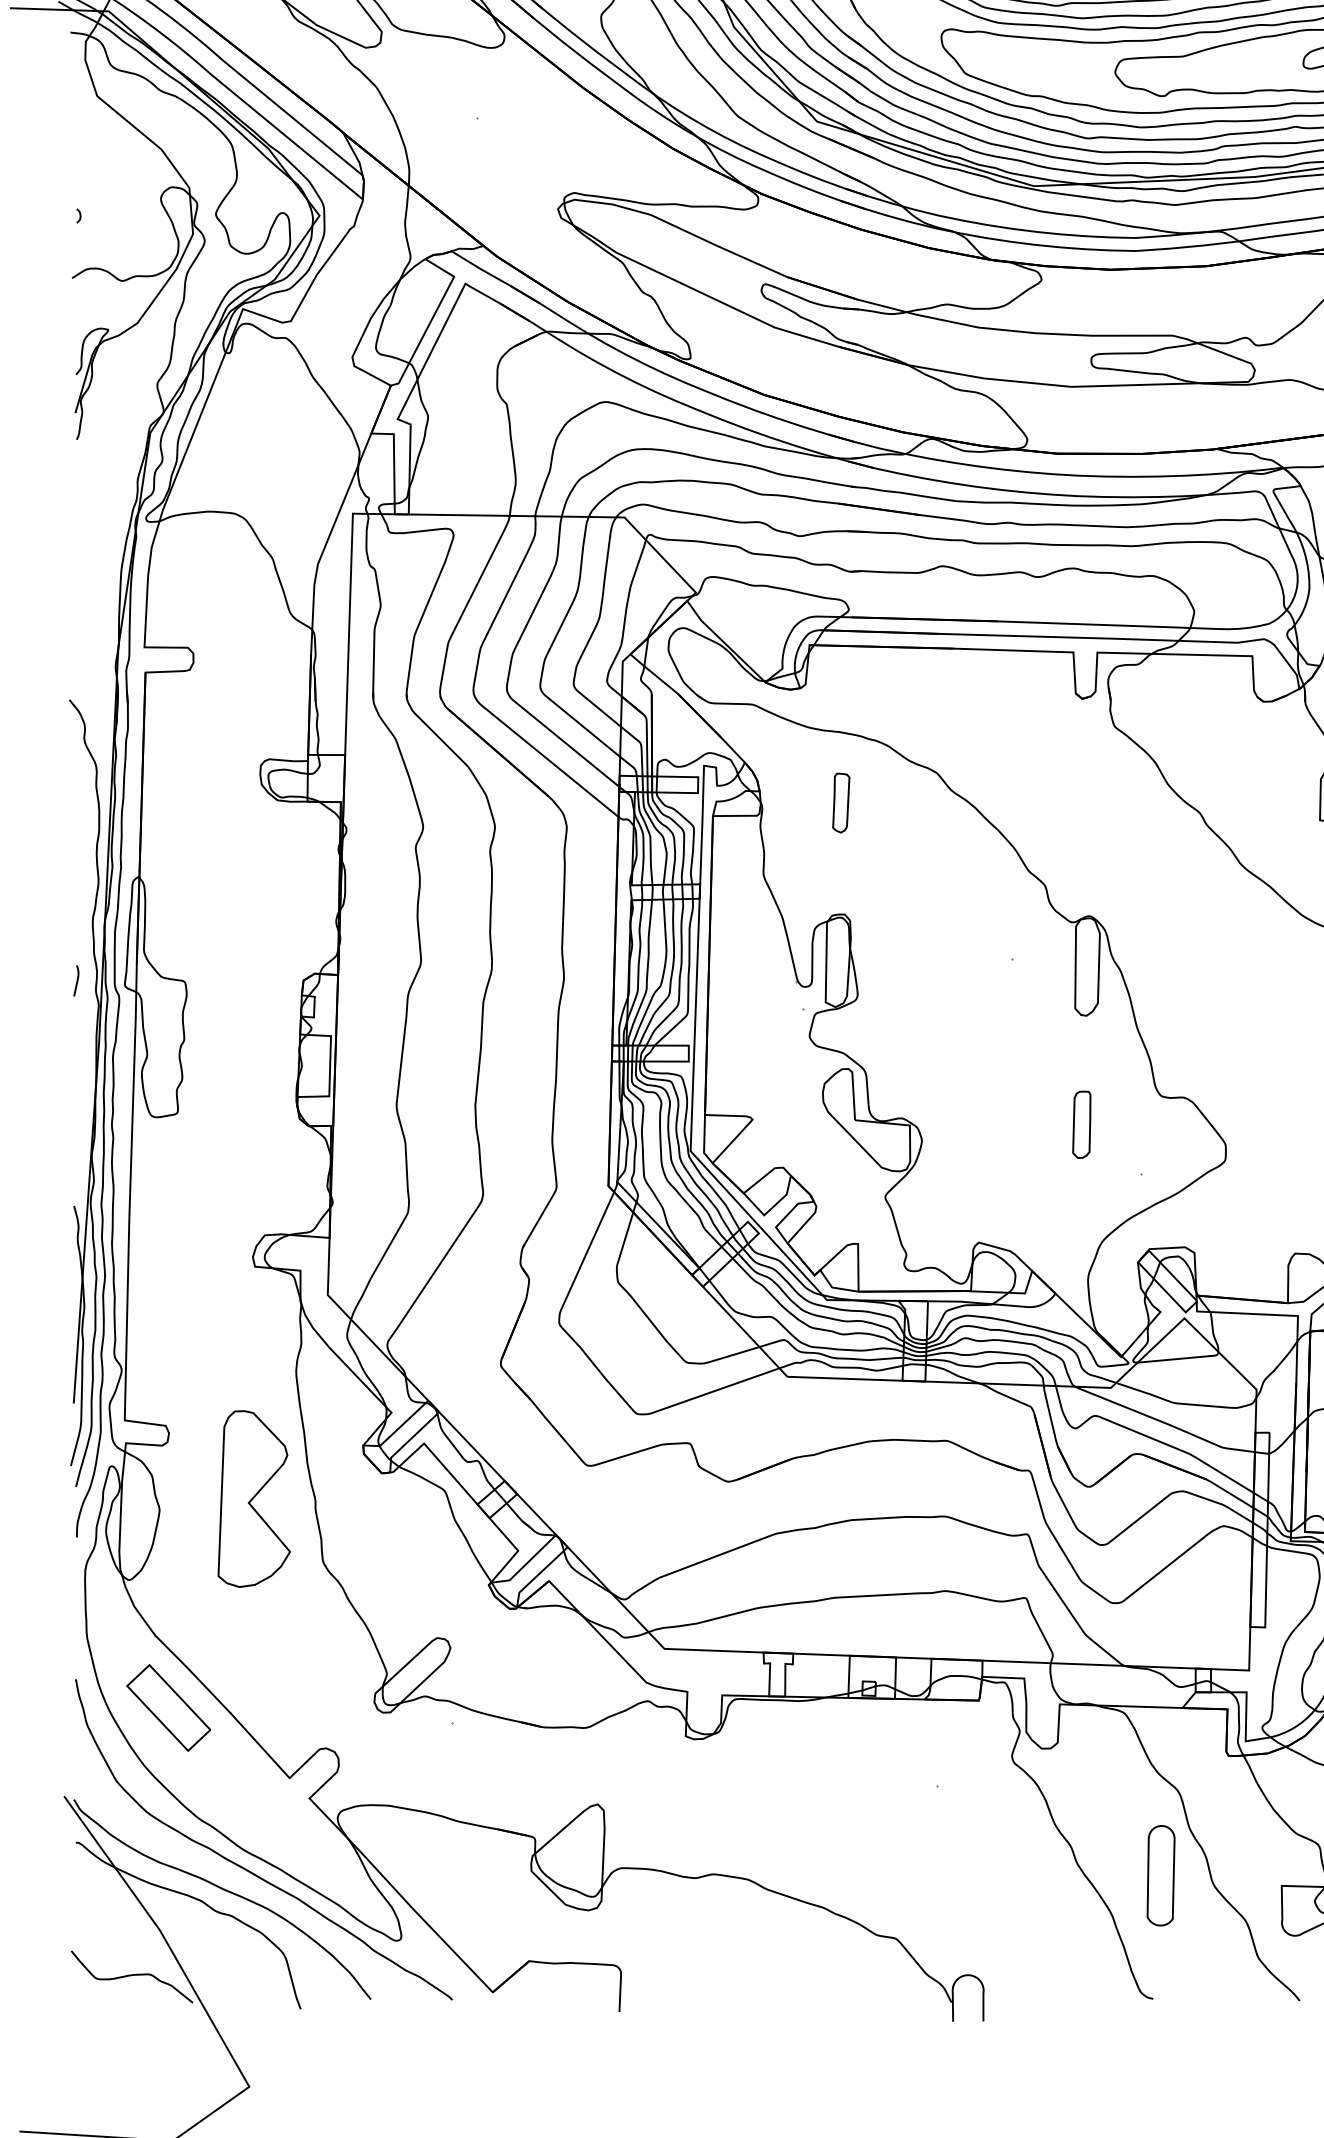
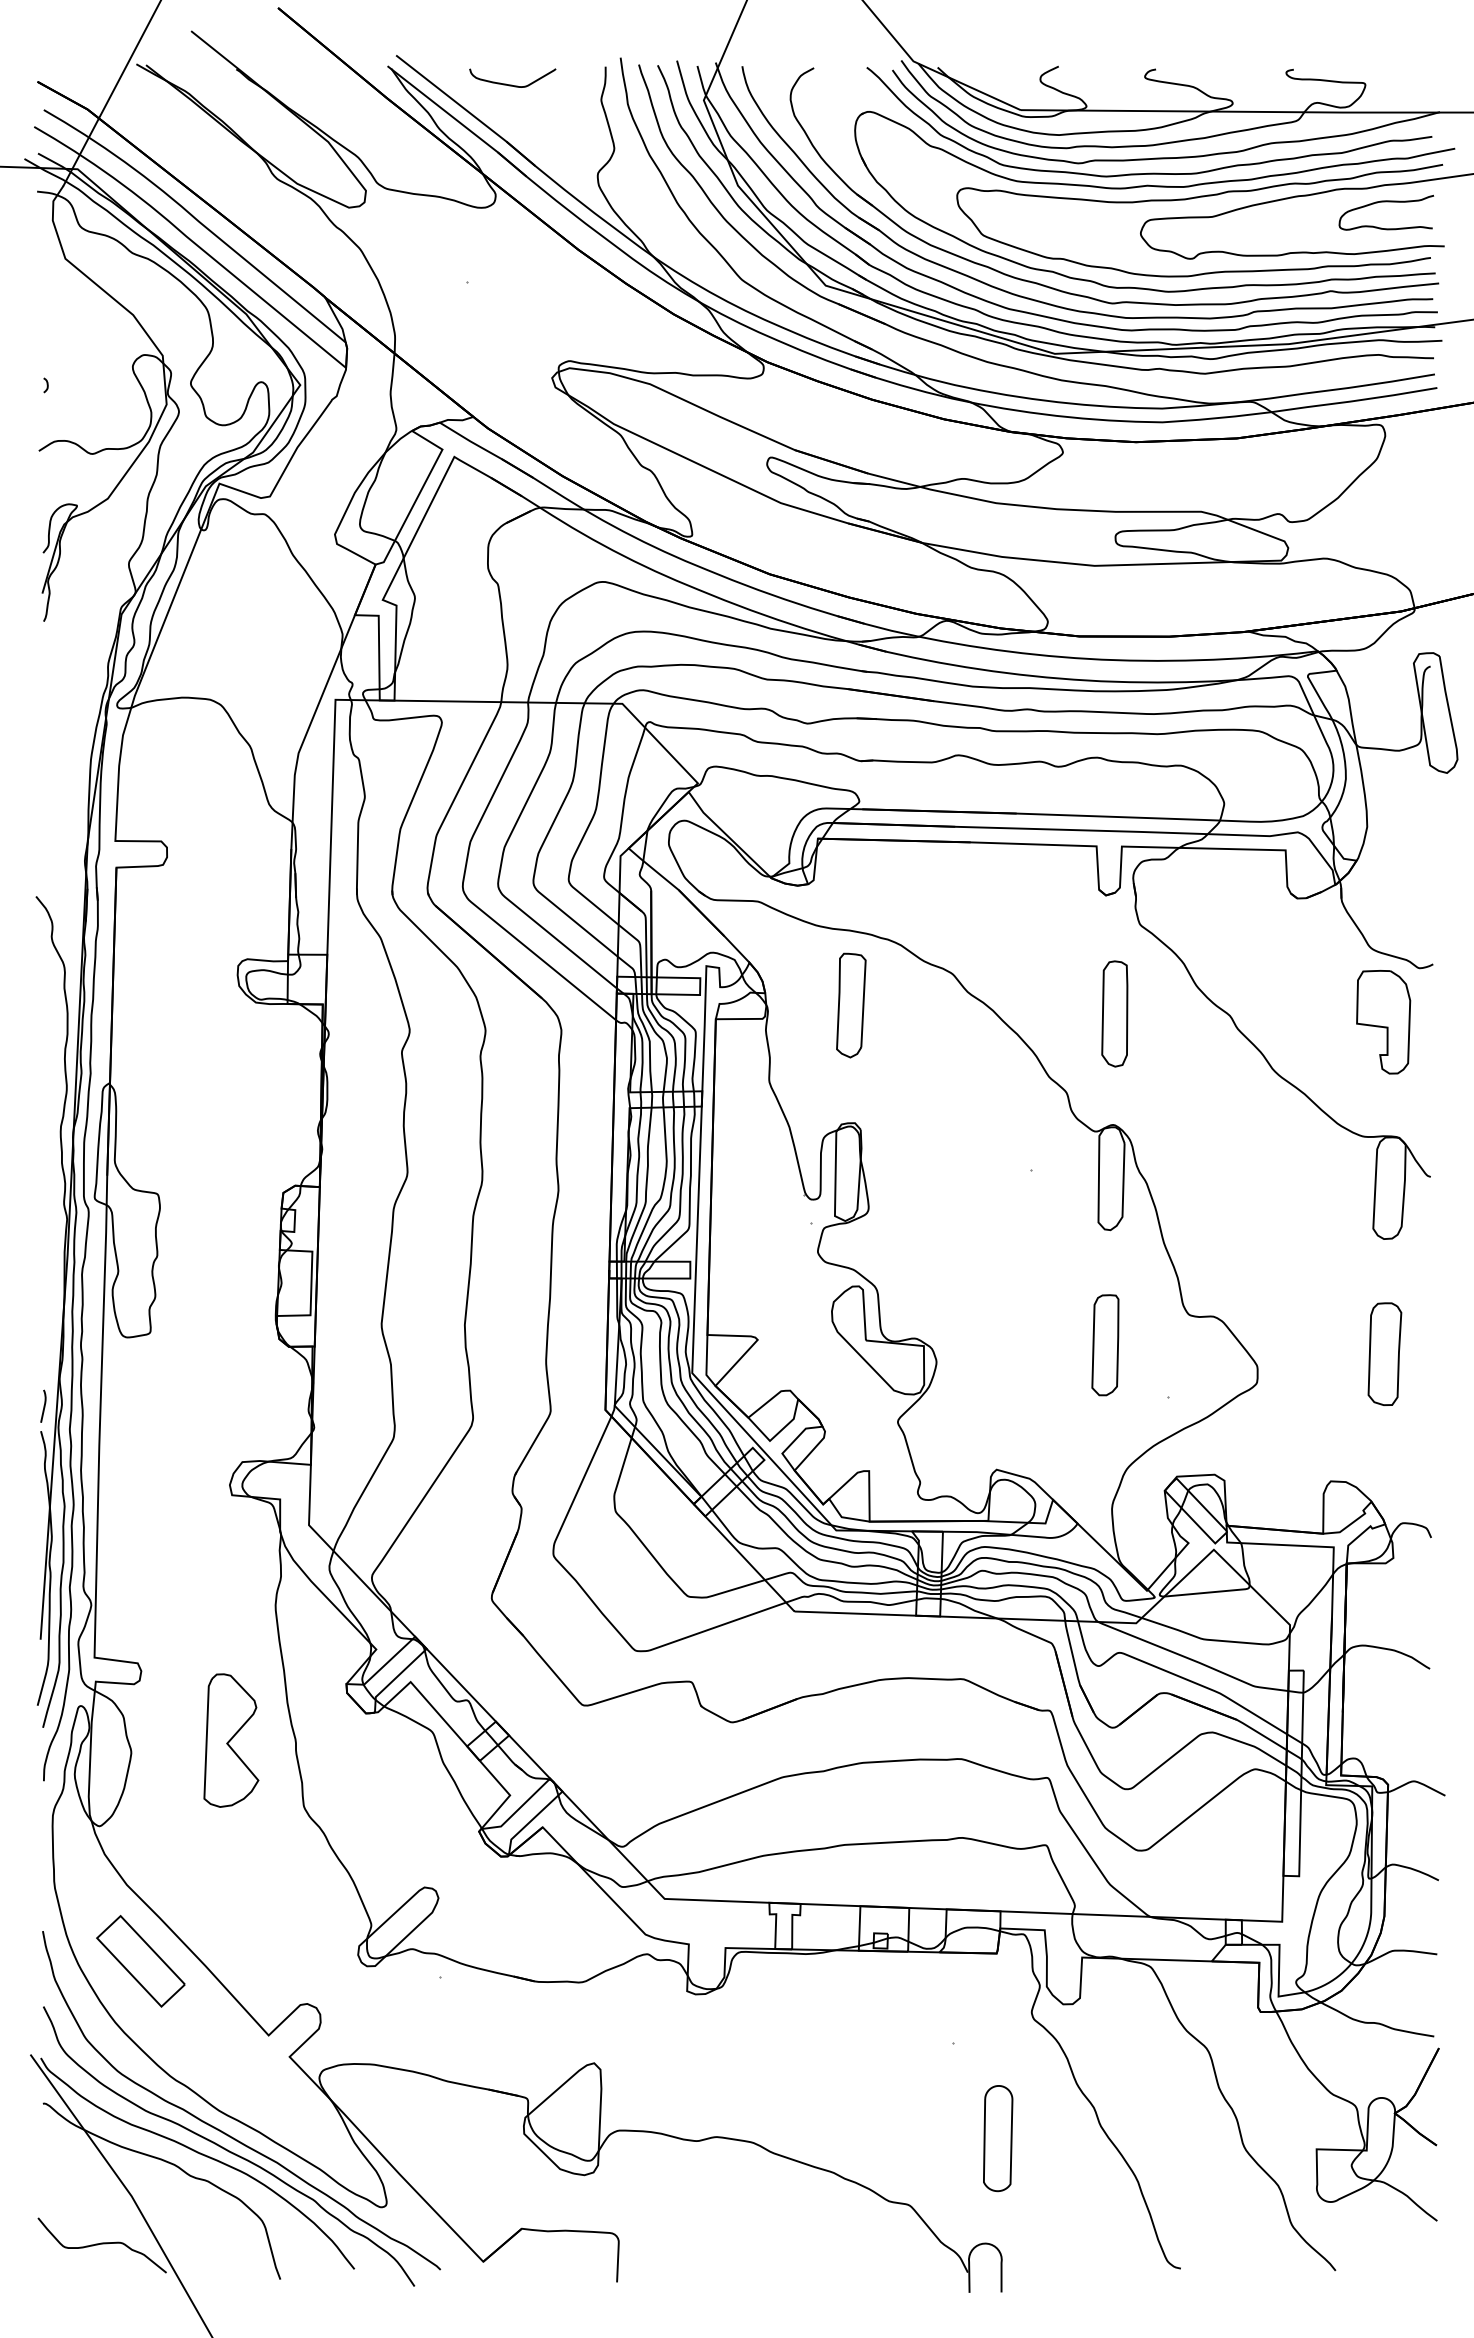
part: (841, 803) -> (851, 1005), size x1.67
part: (1090, 810) -> (1114, 1013), added
curve: (76, 980) -> (43, 1405), moved
part: (1081, 1124) -> (1105, 1345), size x1.43
part: (254, 1498) -> (231, 1740), size x0.71
part: (1161, 1875) -> (998, 2138), moved
curve: (249, 1885) -> (226, 2148), added

